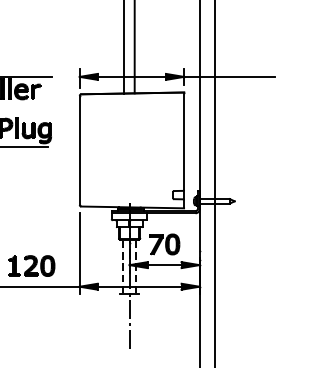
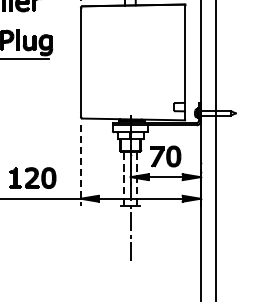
line: (79, 253) -> (80, 165), solid -> dashed

